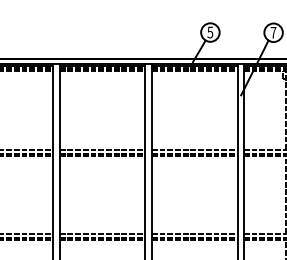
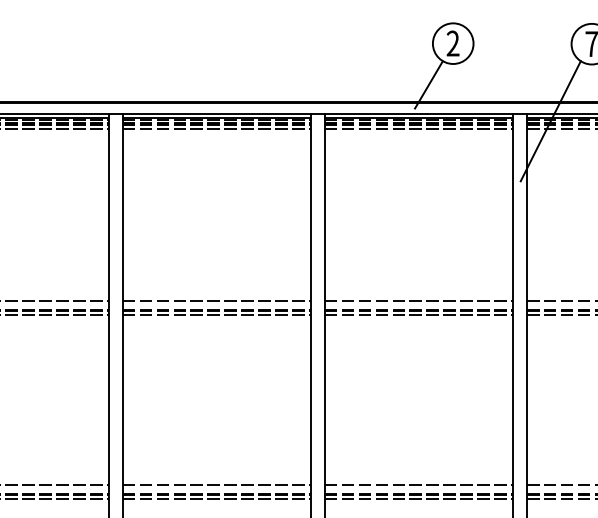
text: (210, 32) -> (453, 43), 5 -> 2

